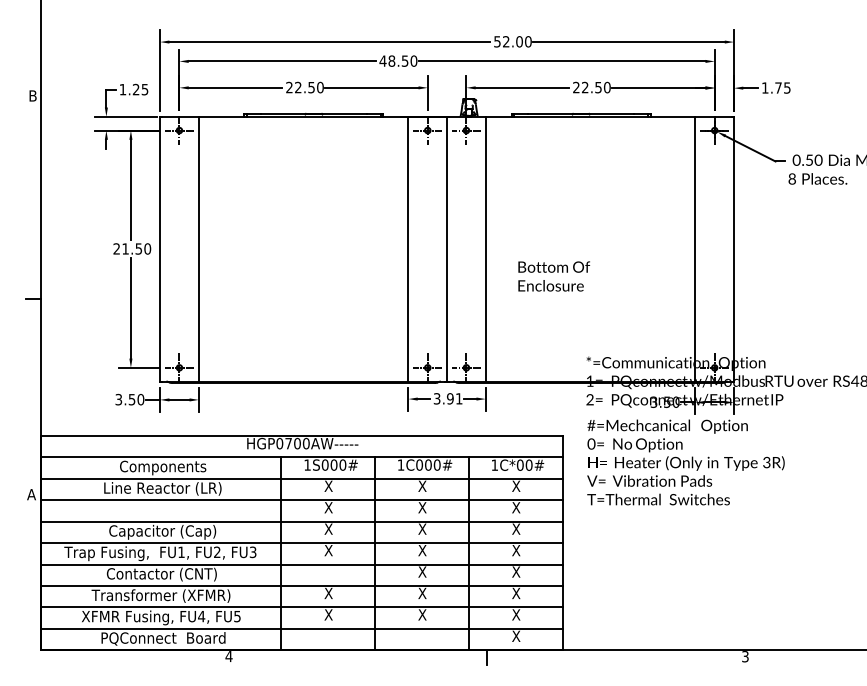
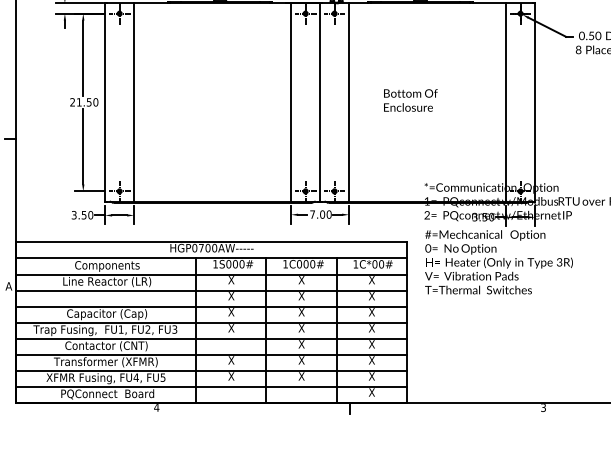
text: (554, 276) -> (411, 100), moved
text: (447, 398) -> (320, 214), 3.91 -> 7.00

